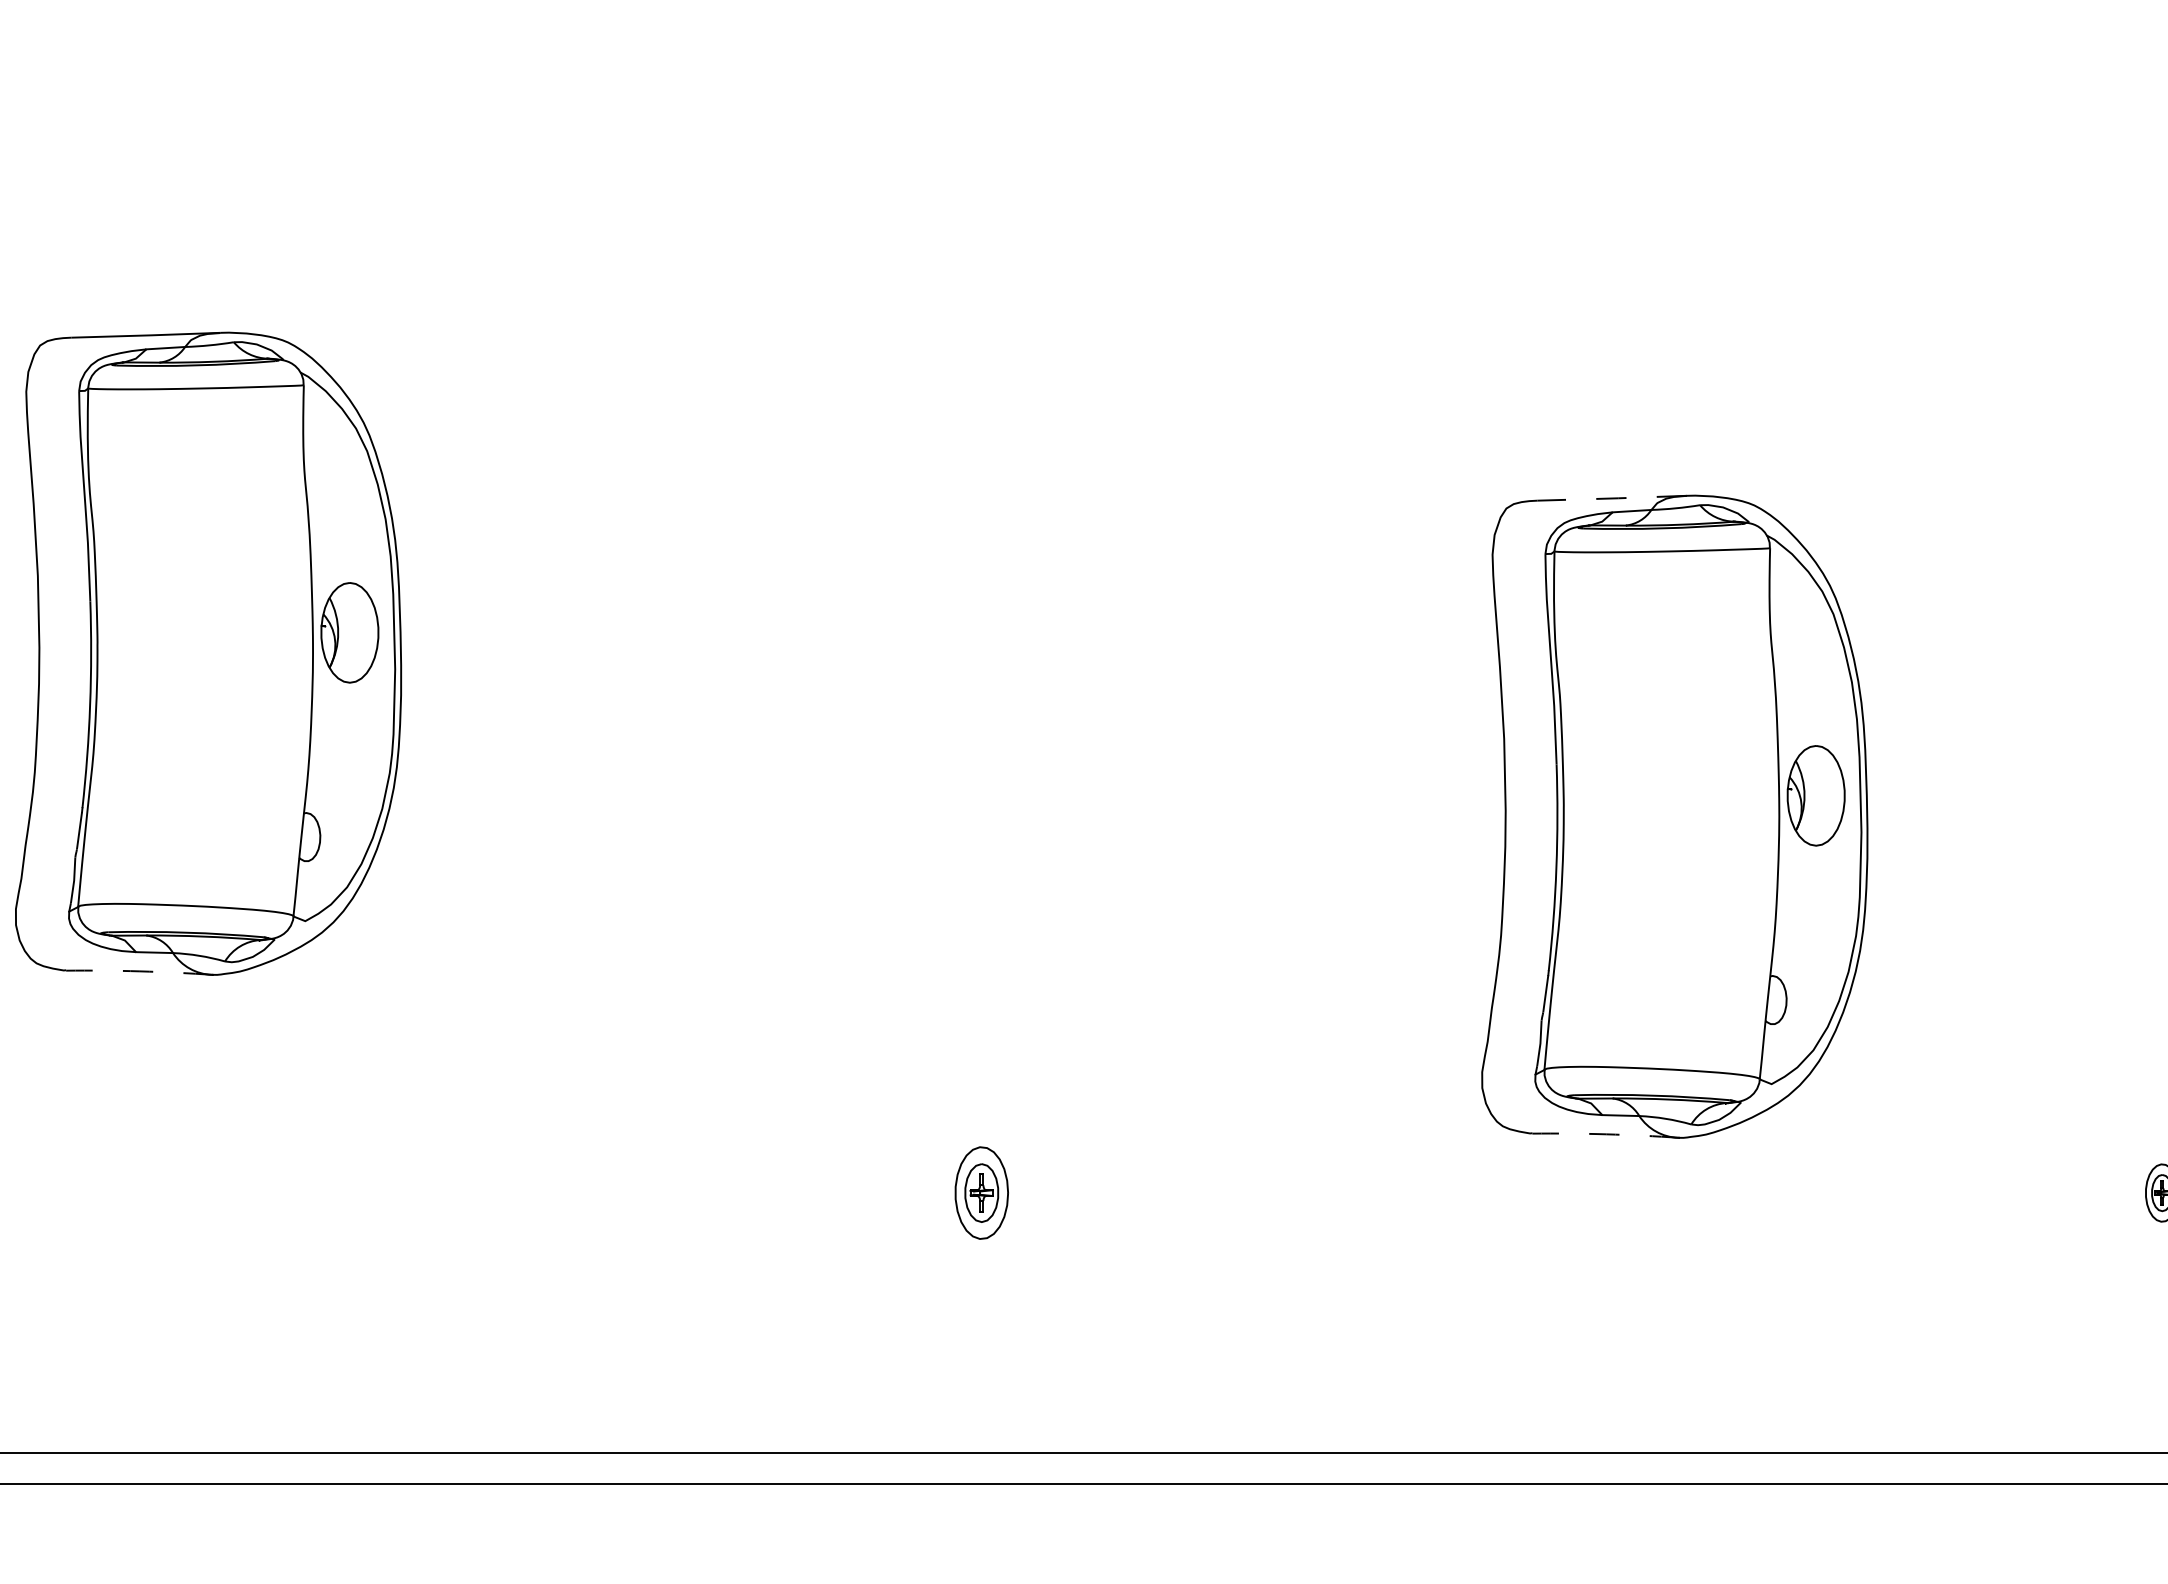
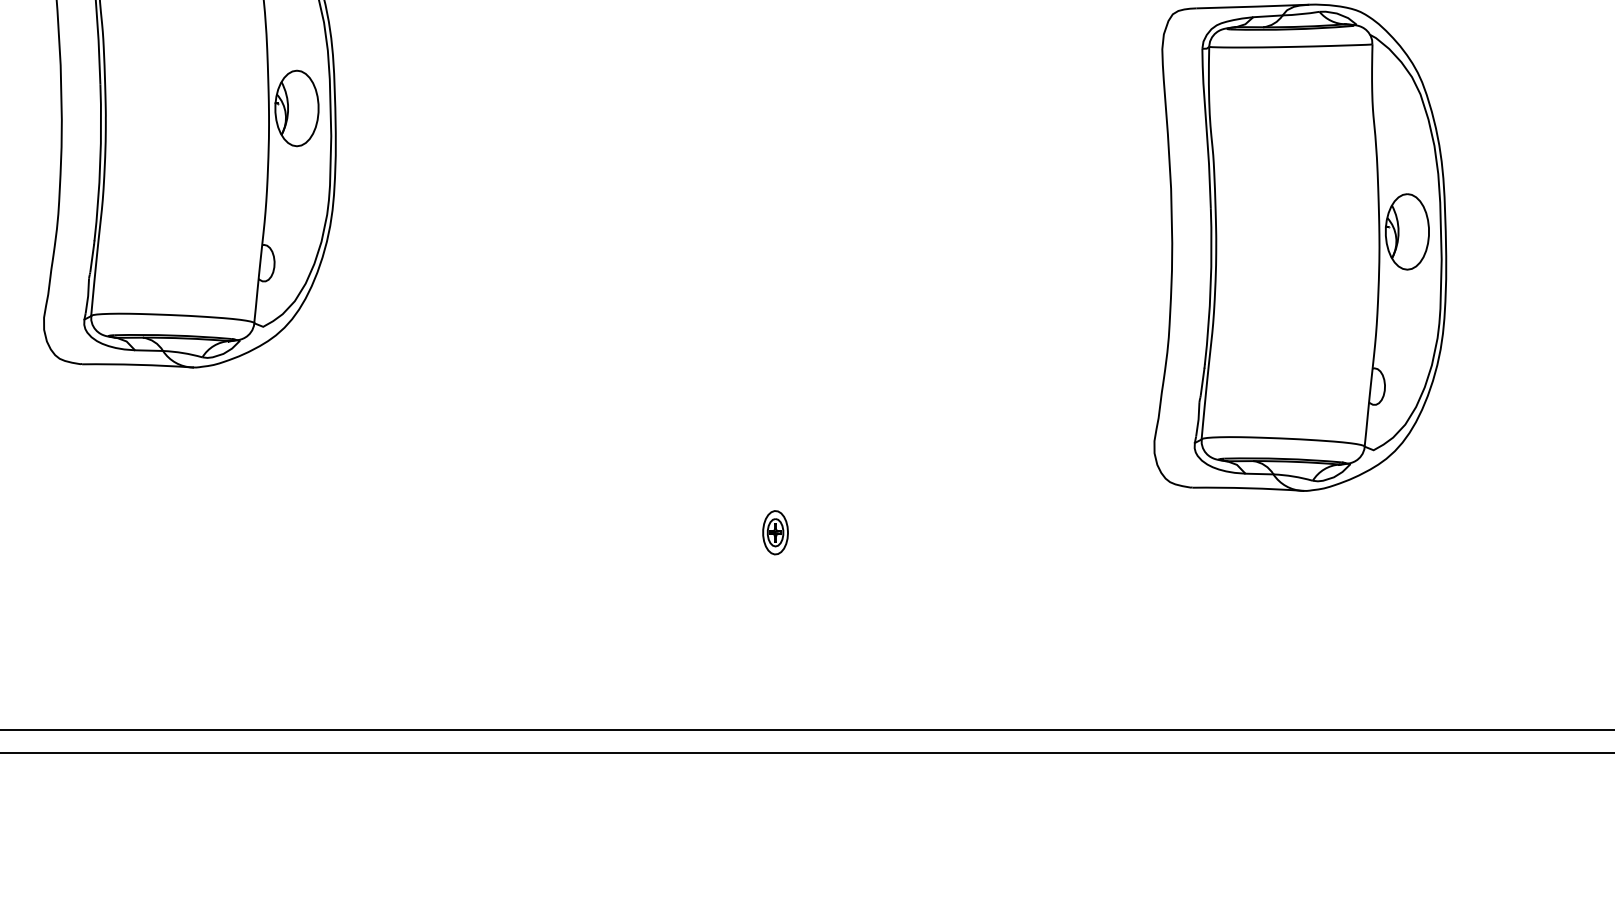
line: (1612, 498) -> (1253, 6), dashed -> solid
arc: (139, 971) -> (137, 364), dashed -> solid
arc: (1606, 1134) -> (1248, 488), dashed -> solid
part: (981, 1192) -> (775, 532), size x0.62

